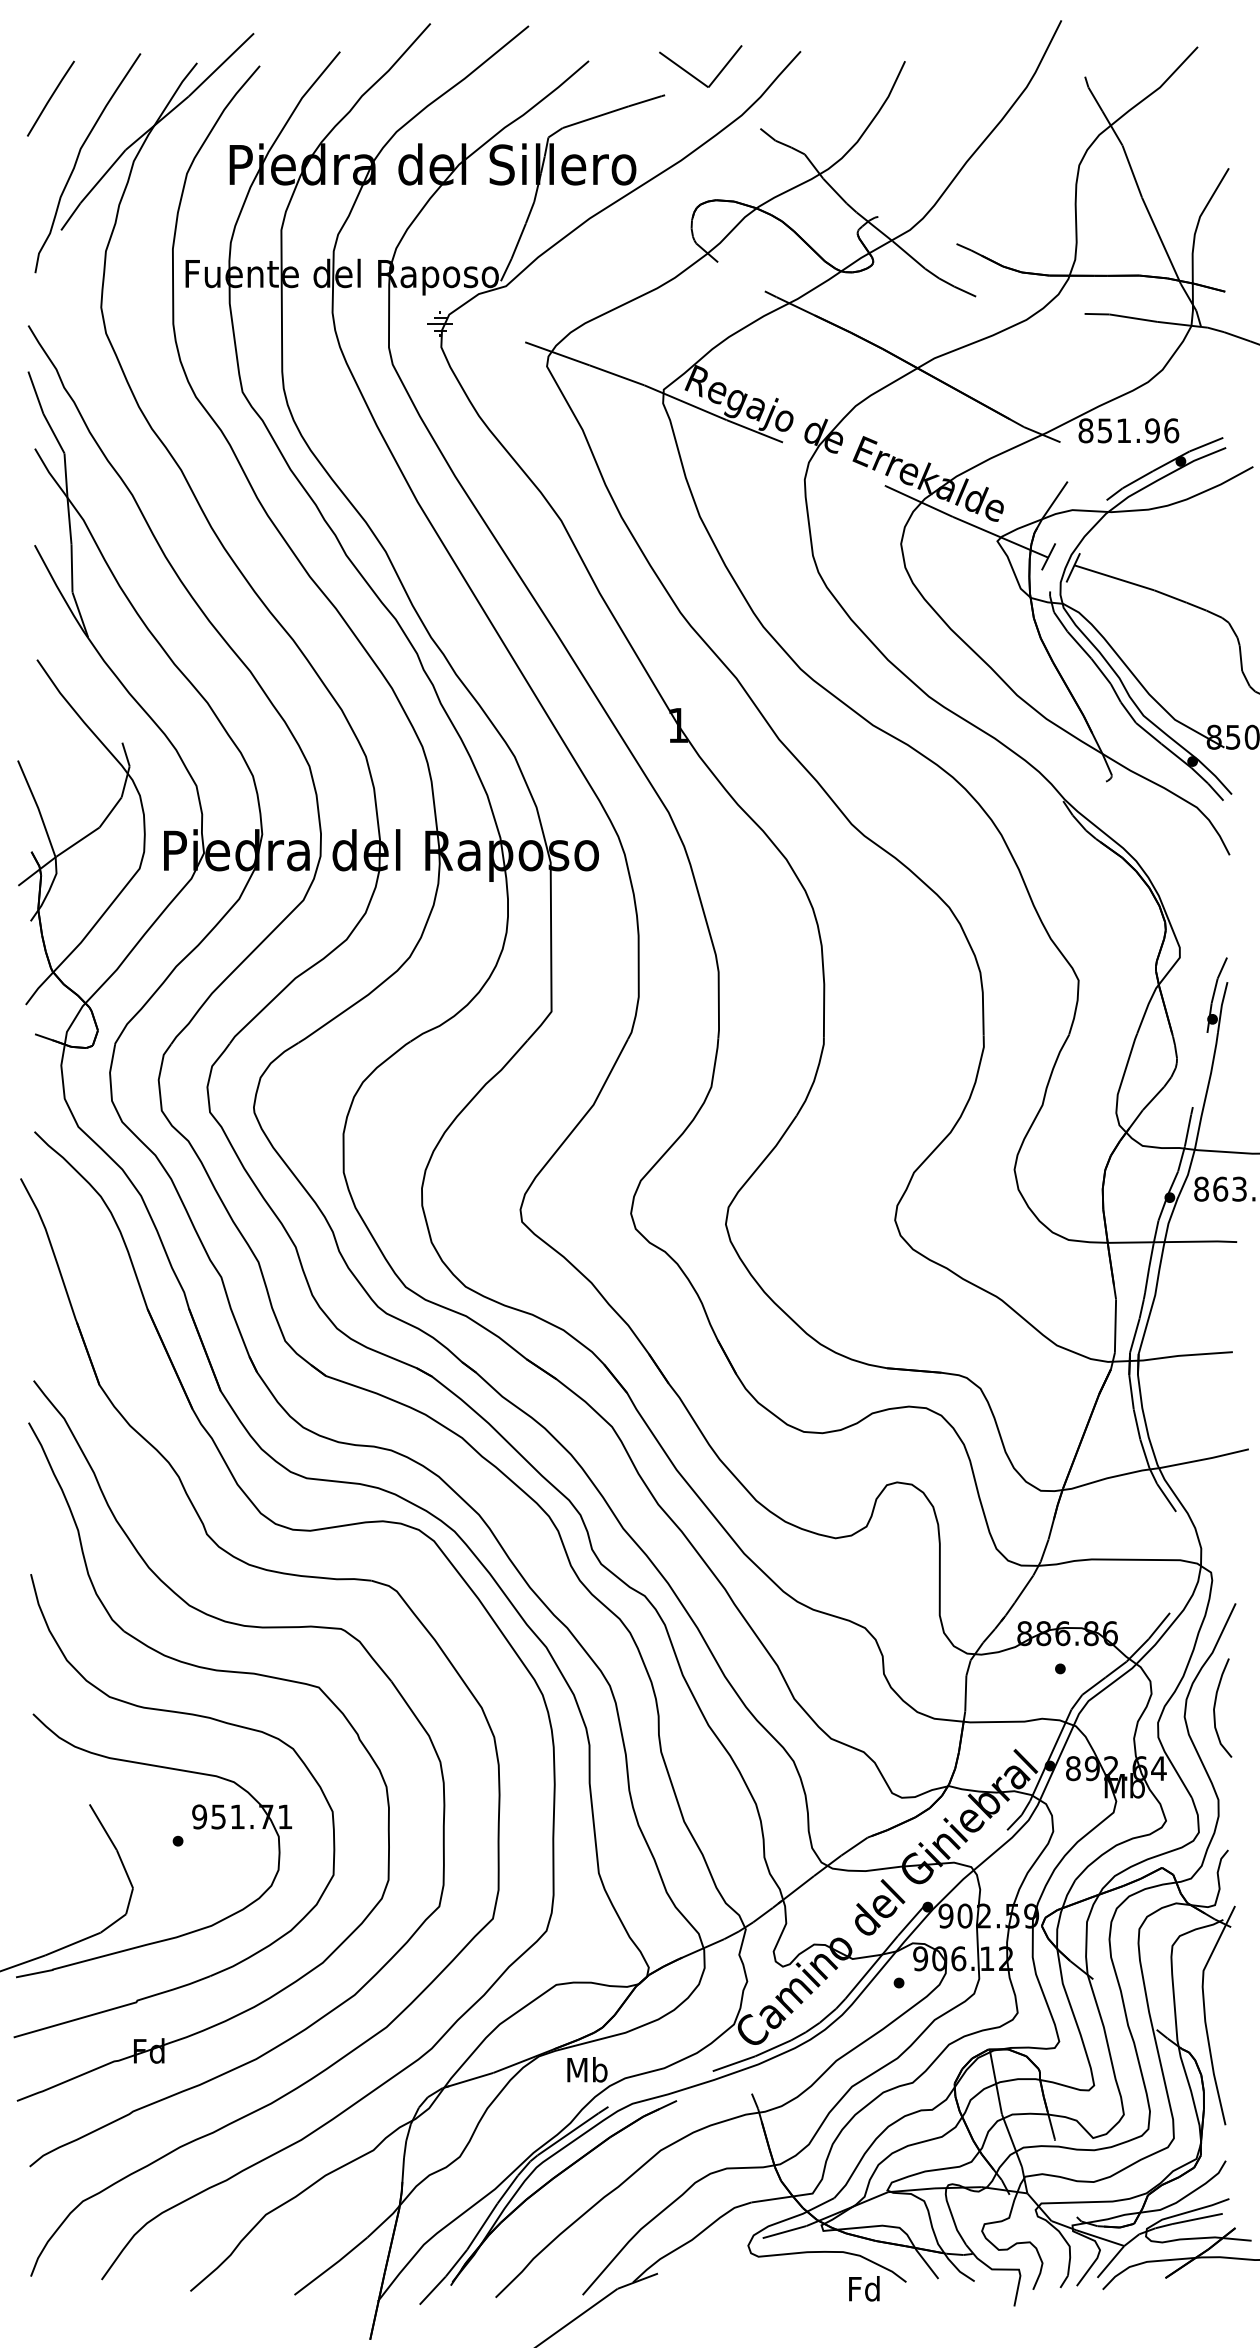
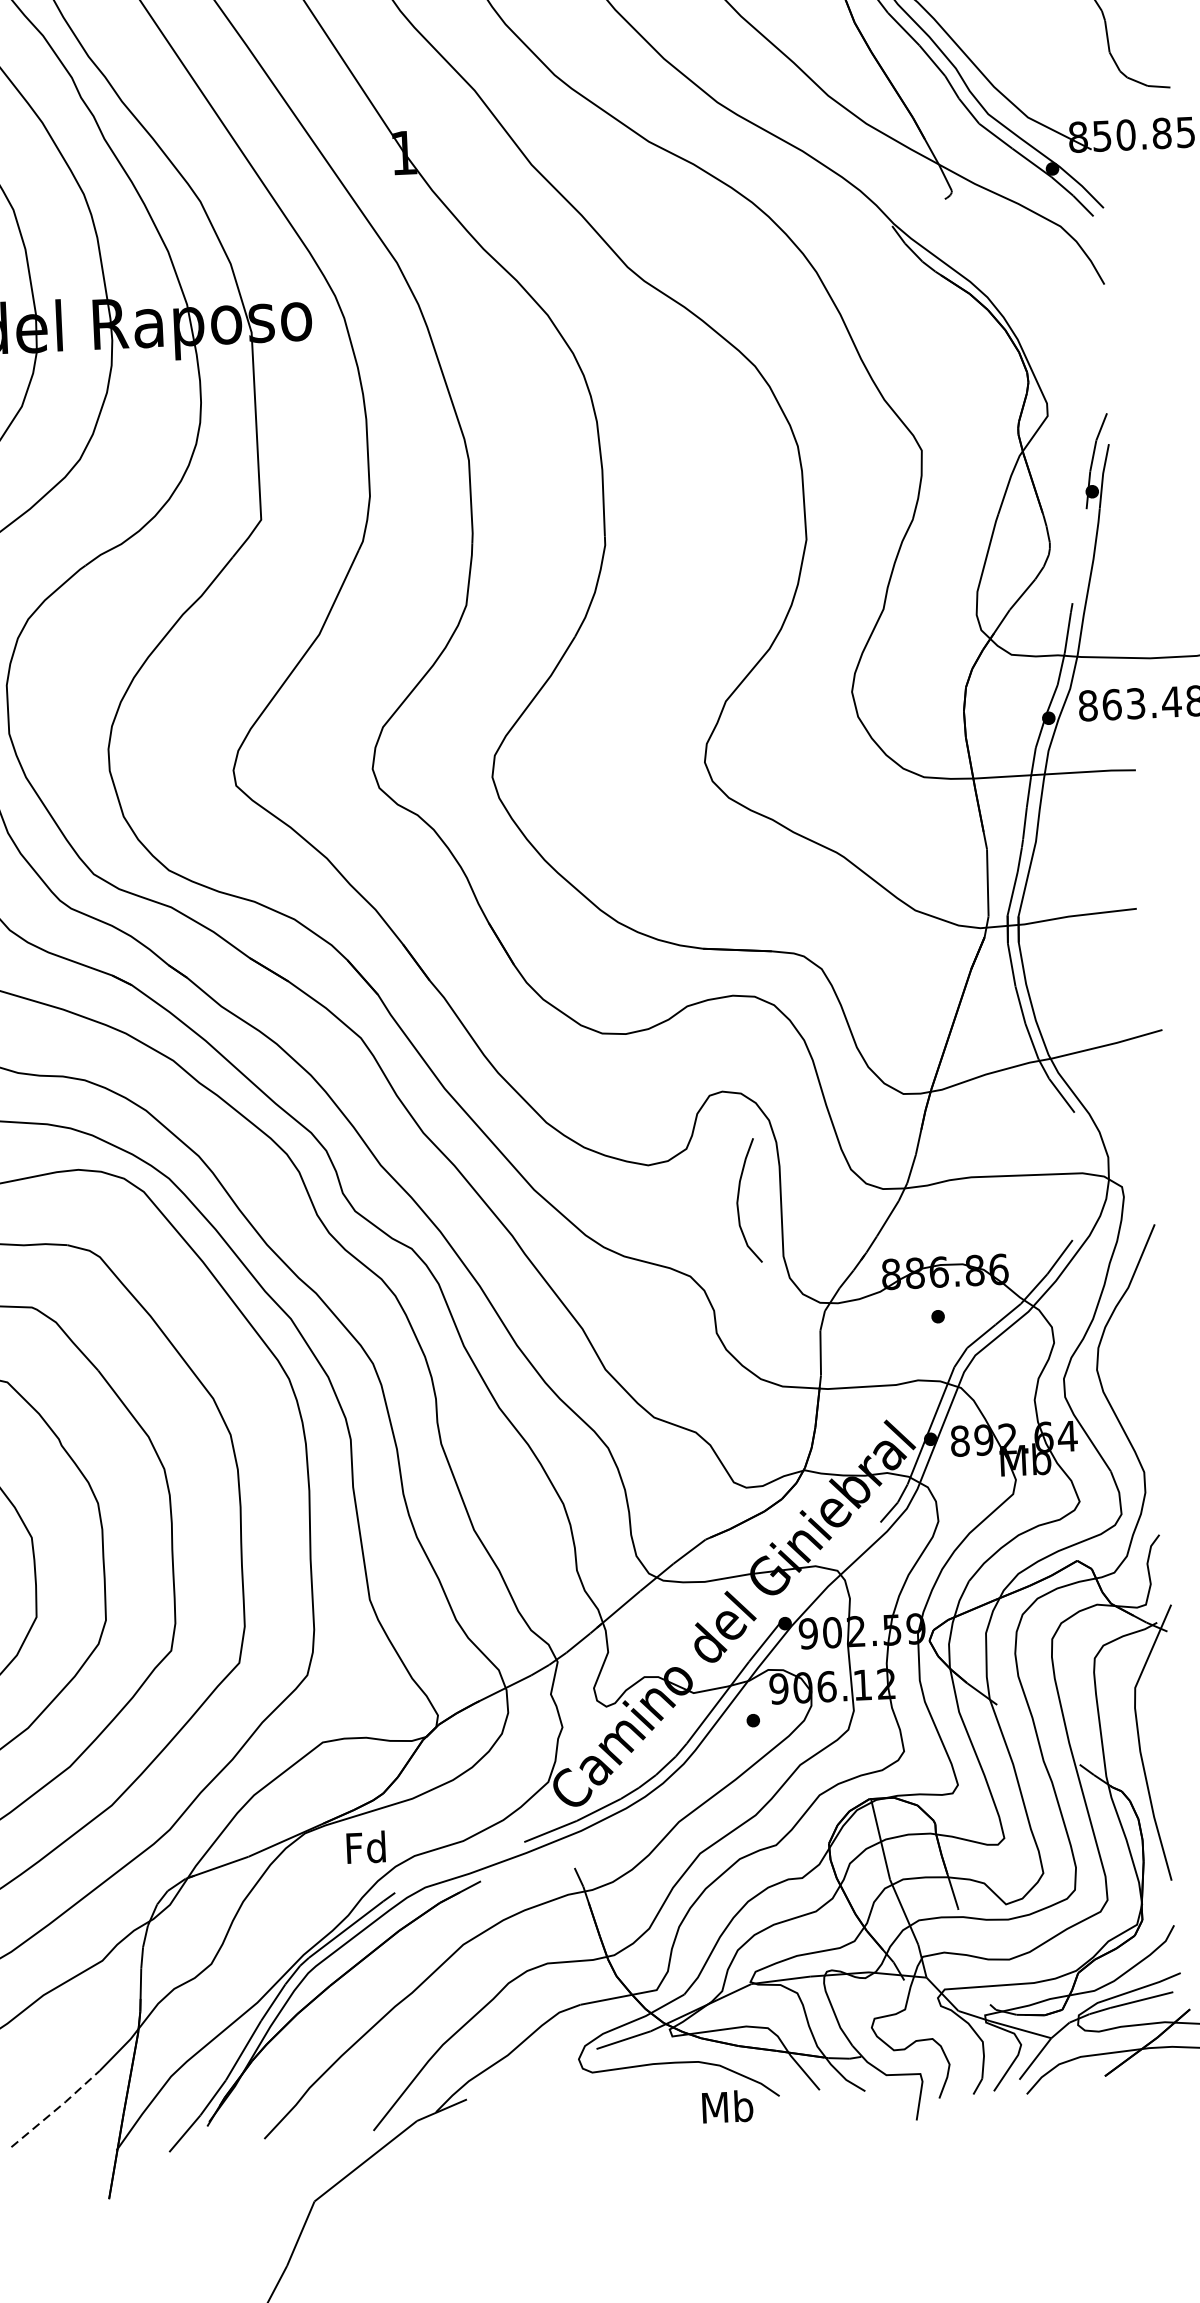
curve: (1215, 1707) -> (739, 1200), moved
text: (587, 2069) -> (366, 1847), Mb -> Fd
line: (332, 2266) -> (57, 2109), solid -> dashed
text: (864, 2288) -> (727, 2106), Fd -> Mb

